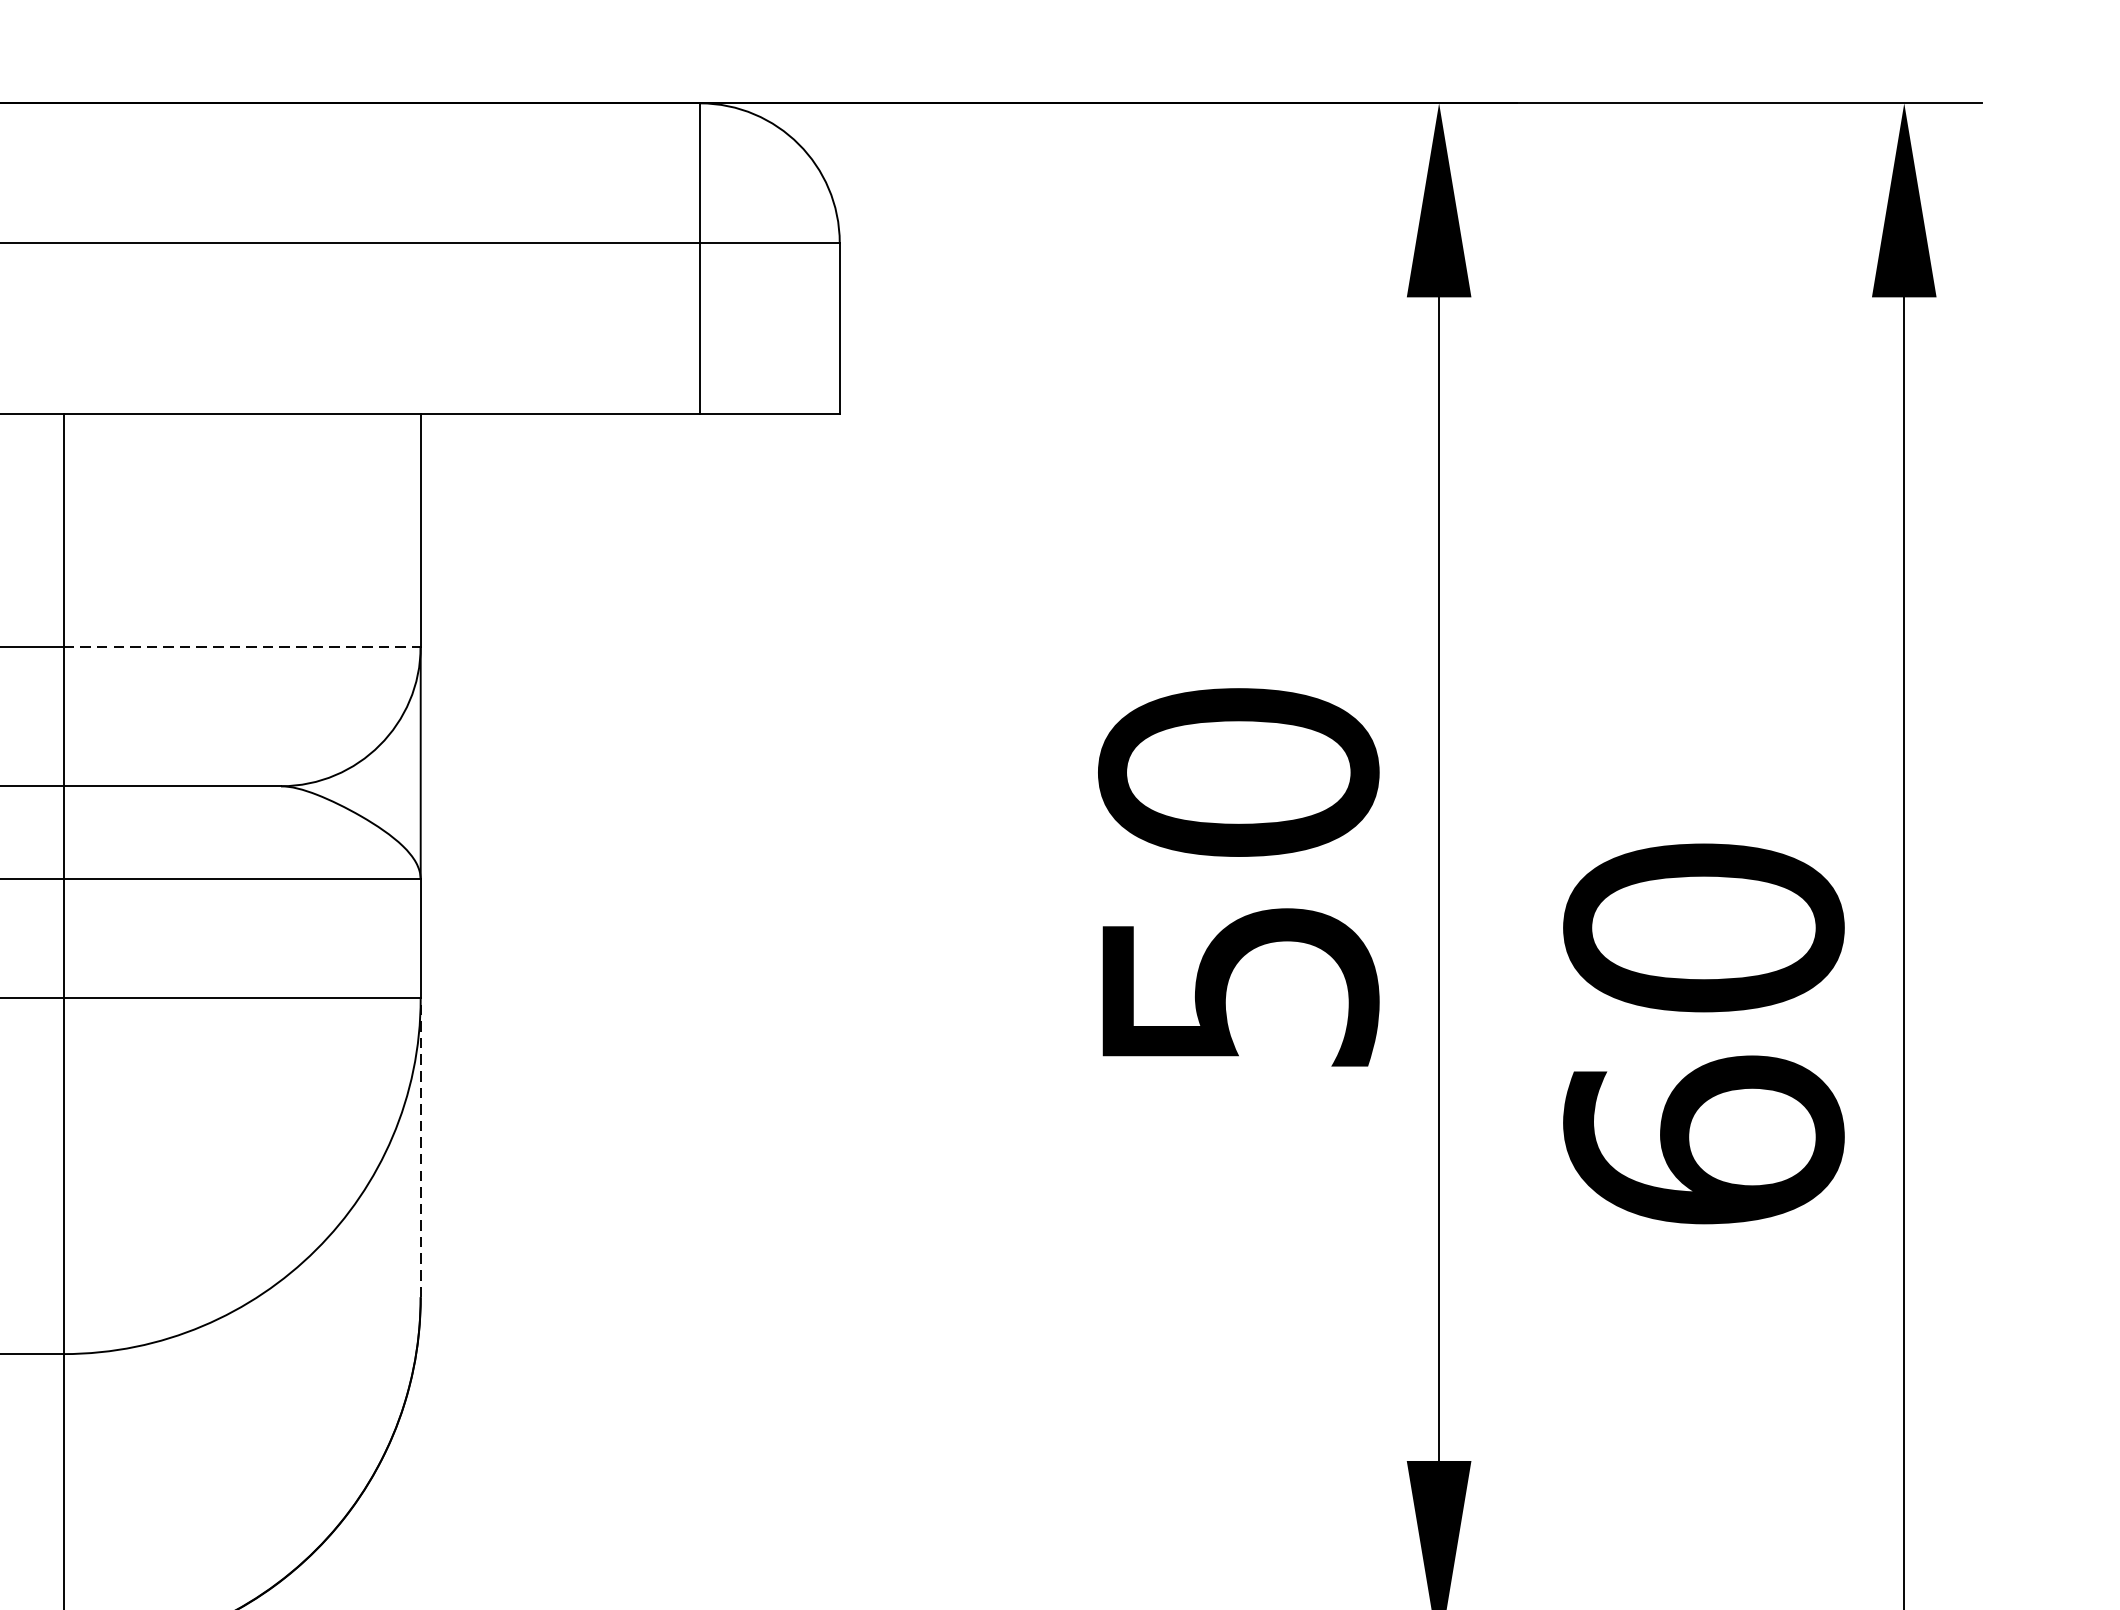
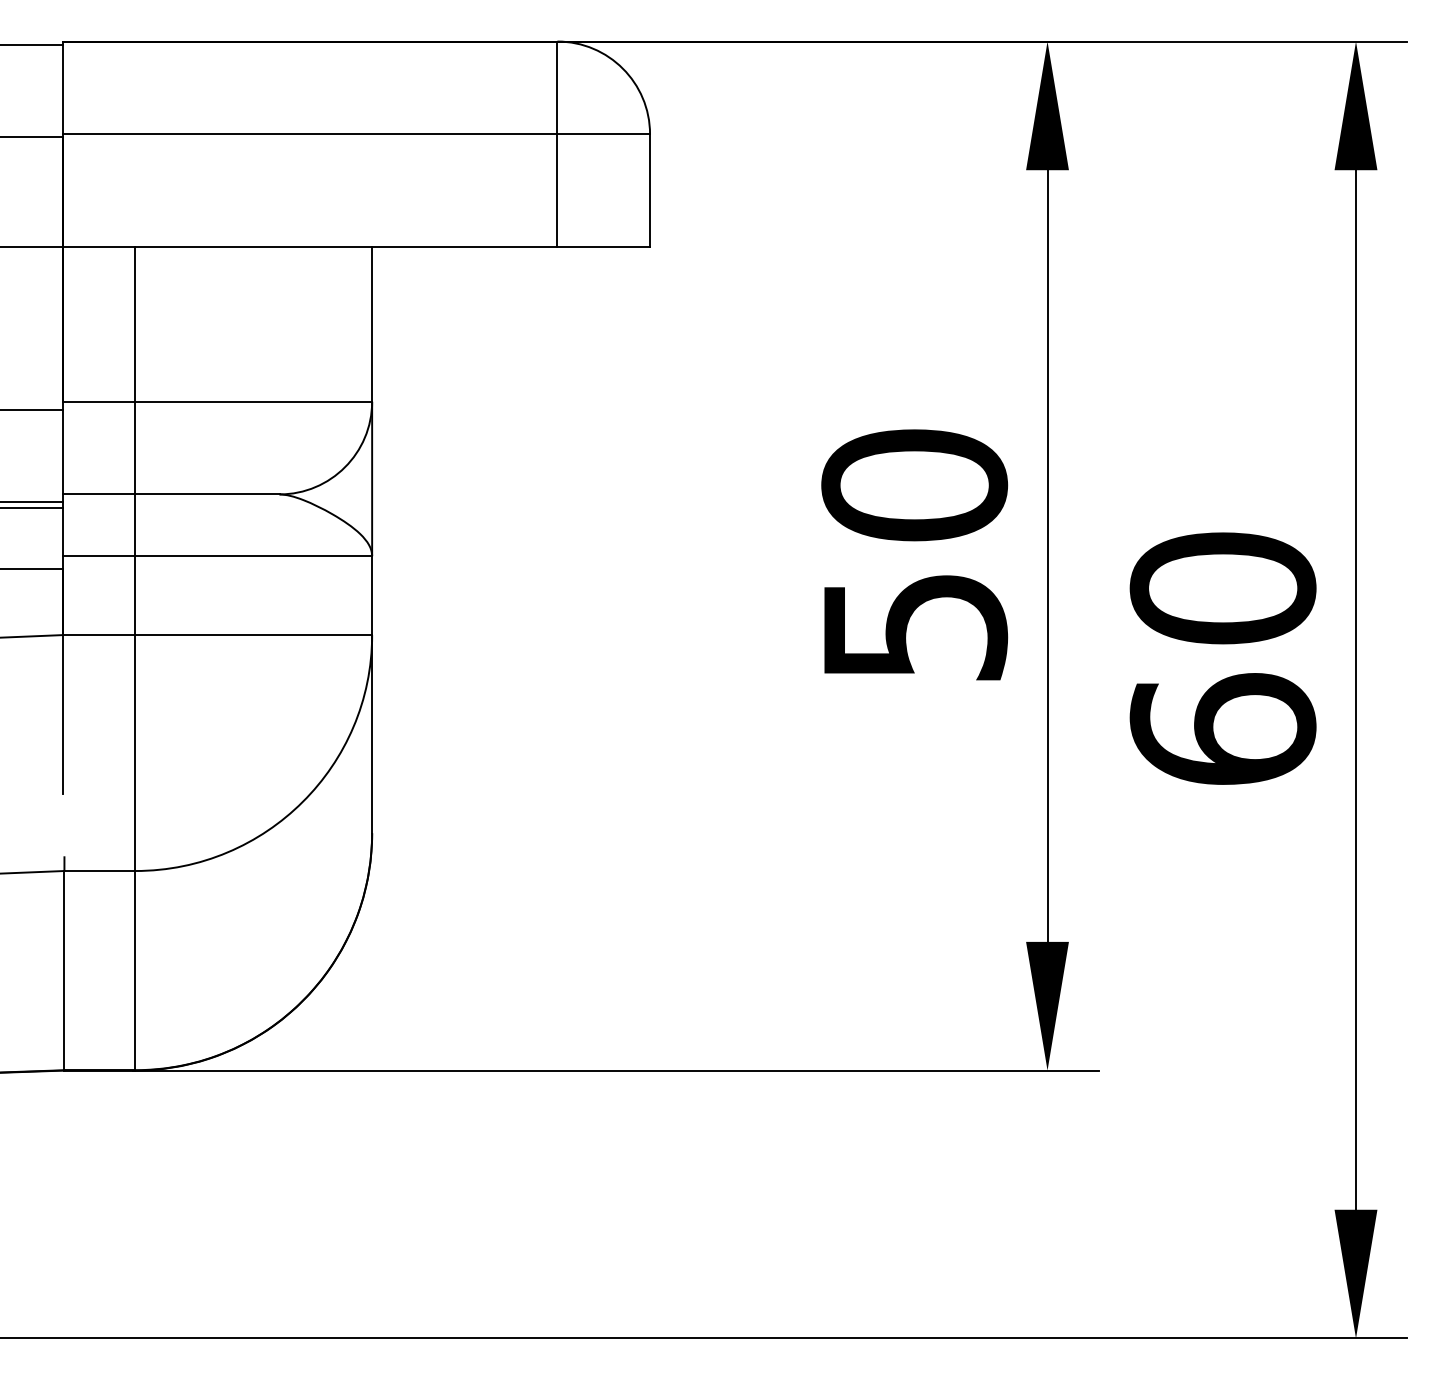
line: (243, 646) -> (254, 401), dashed -> solid
line: (421, 1146) -> (372, 733), dashed -> solid

